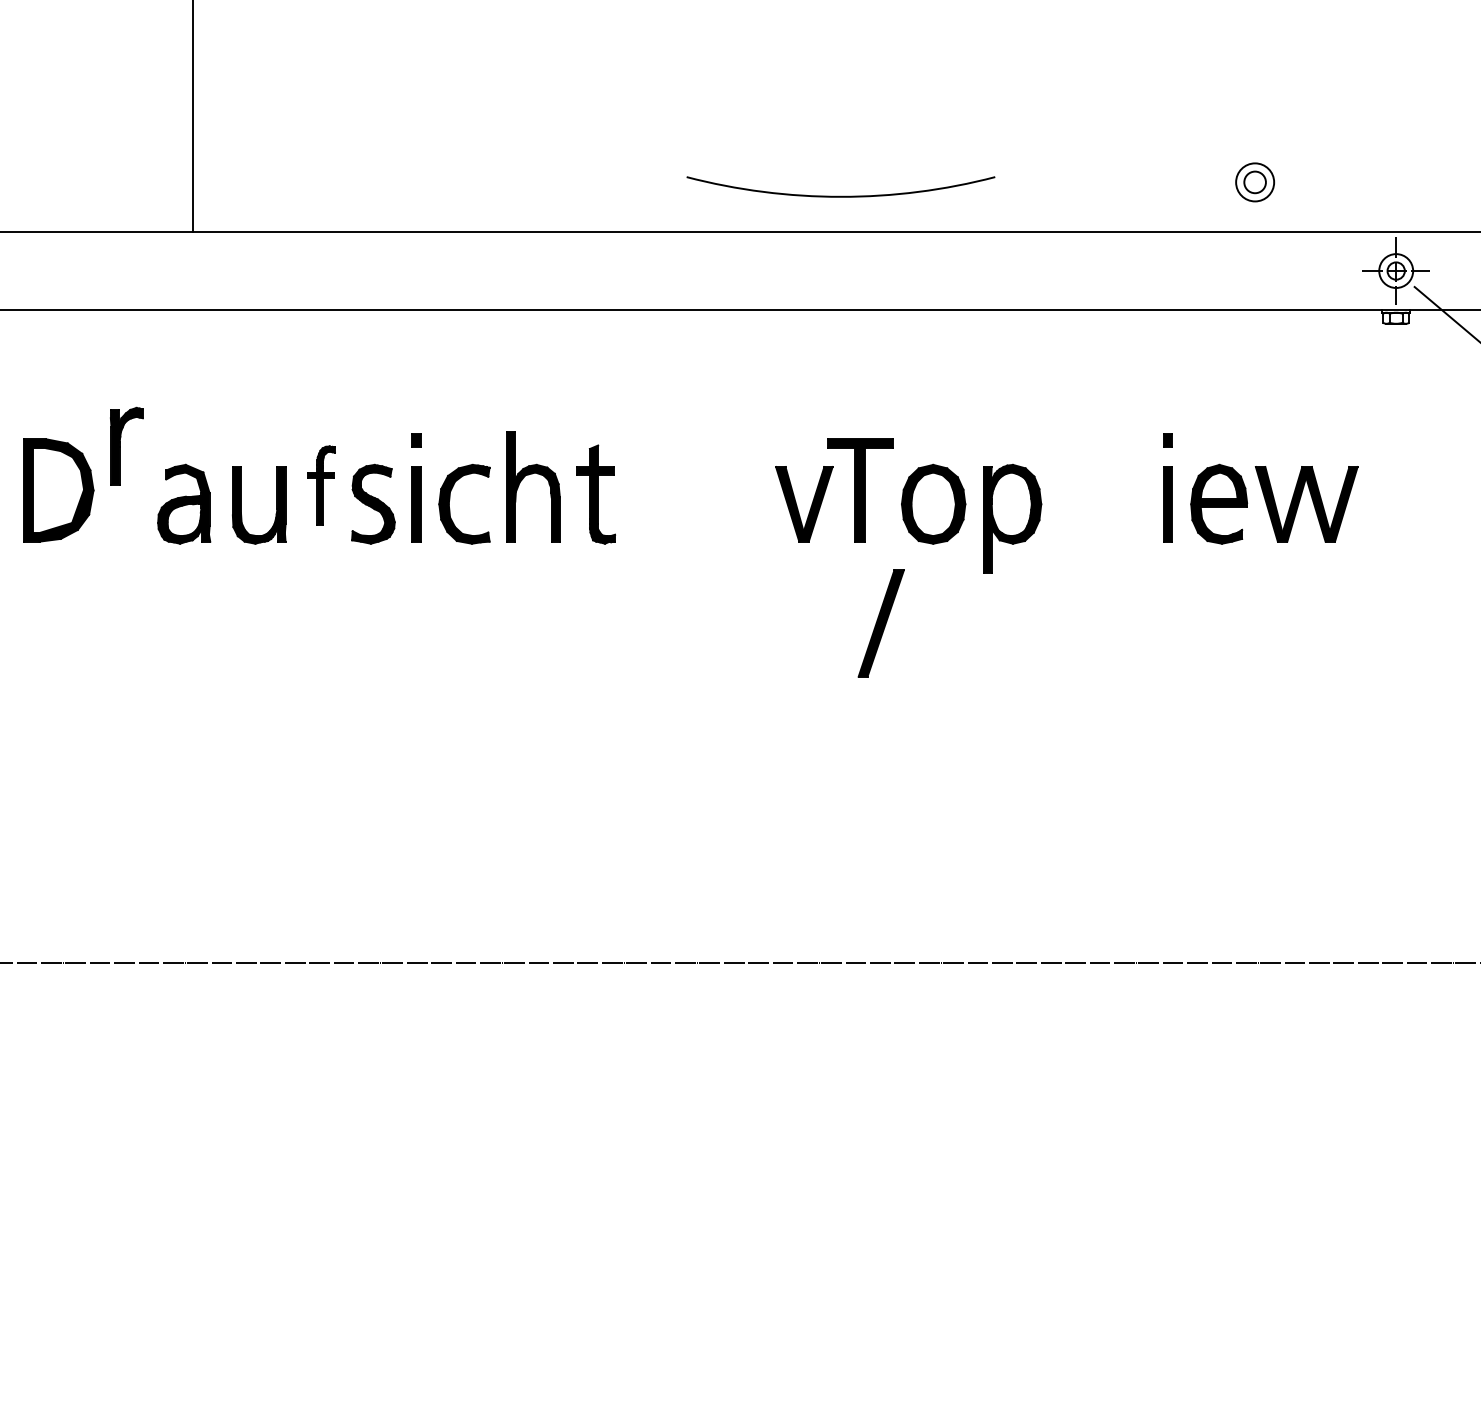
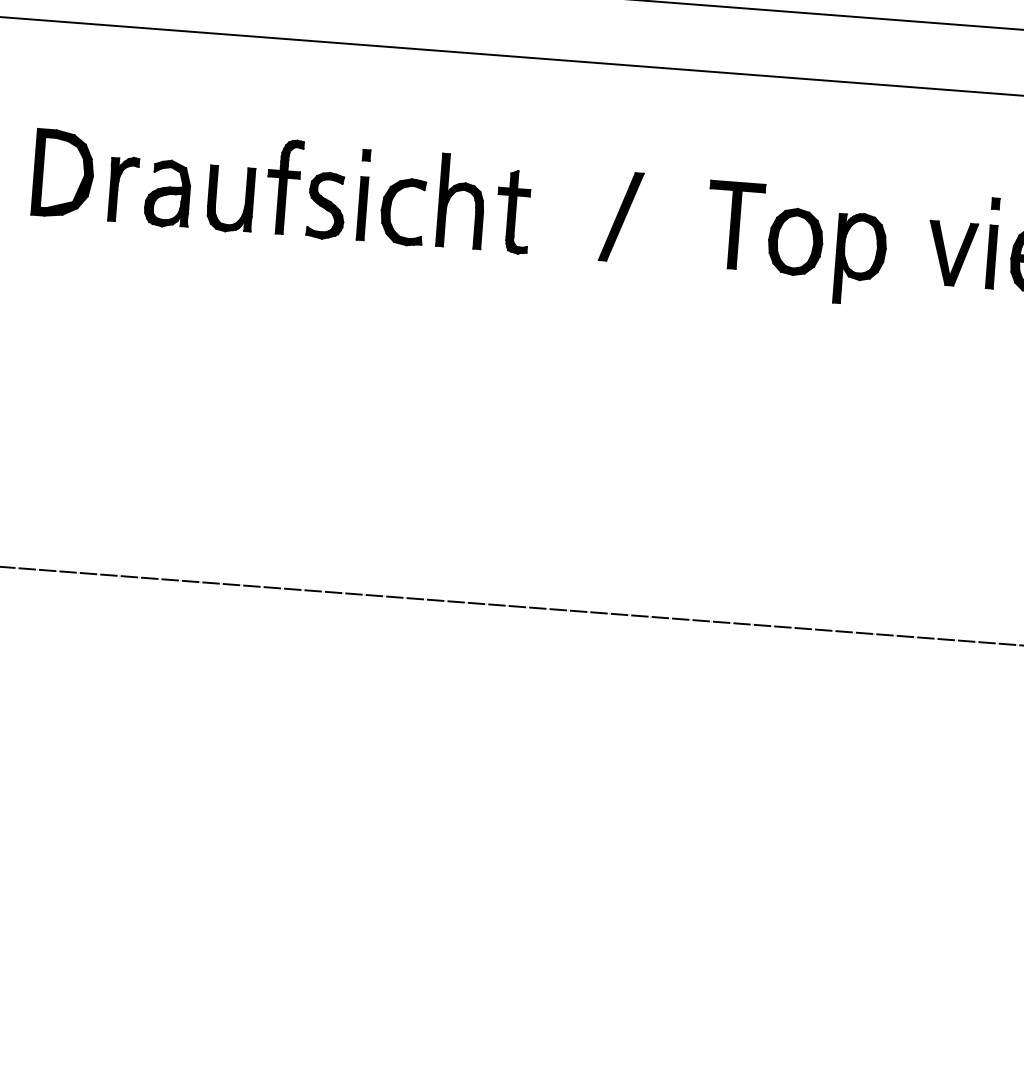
part: (126, 445) -> (123, 188), moved
part: (321, 485) -> (284, 186), size x1.43
part: (810, 506) -> (957, 256), moved
part: (880, 623) -> (620, 216), moved

